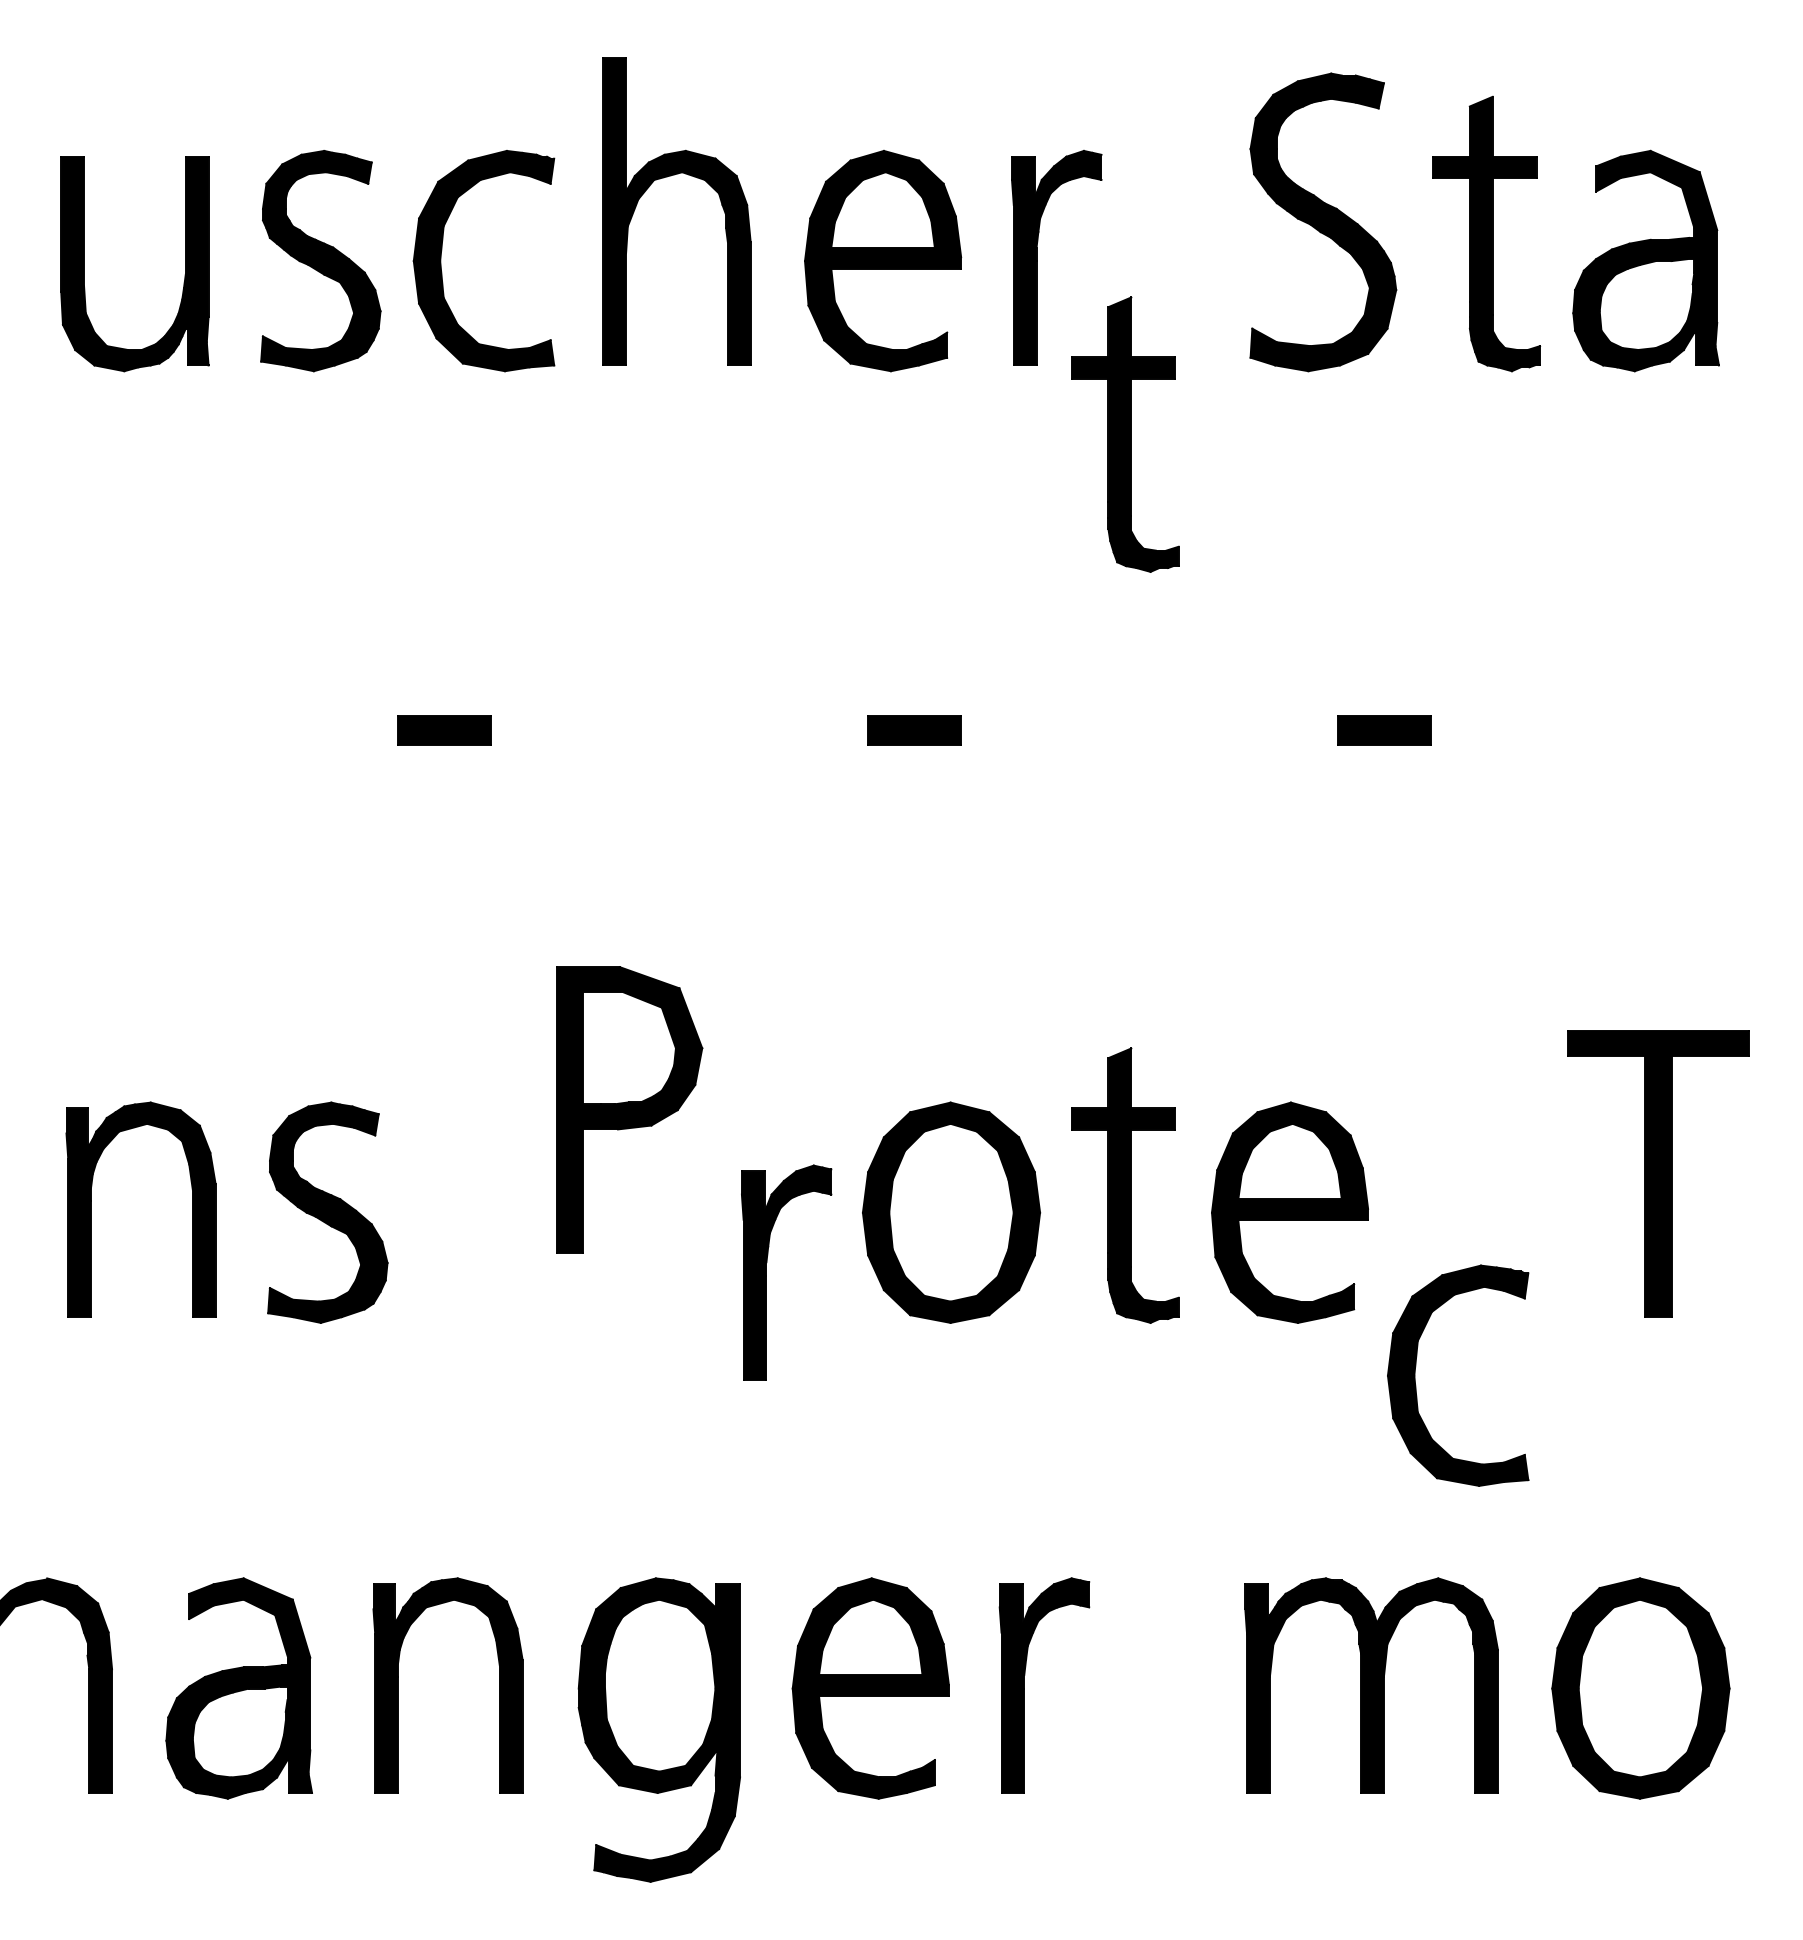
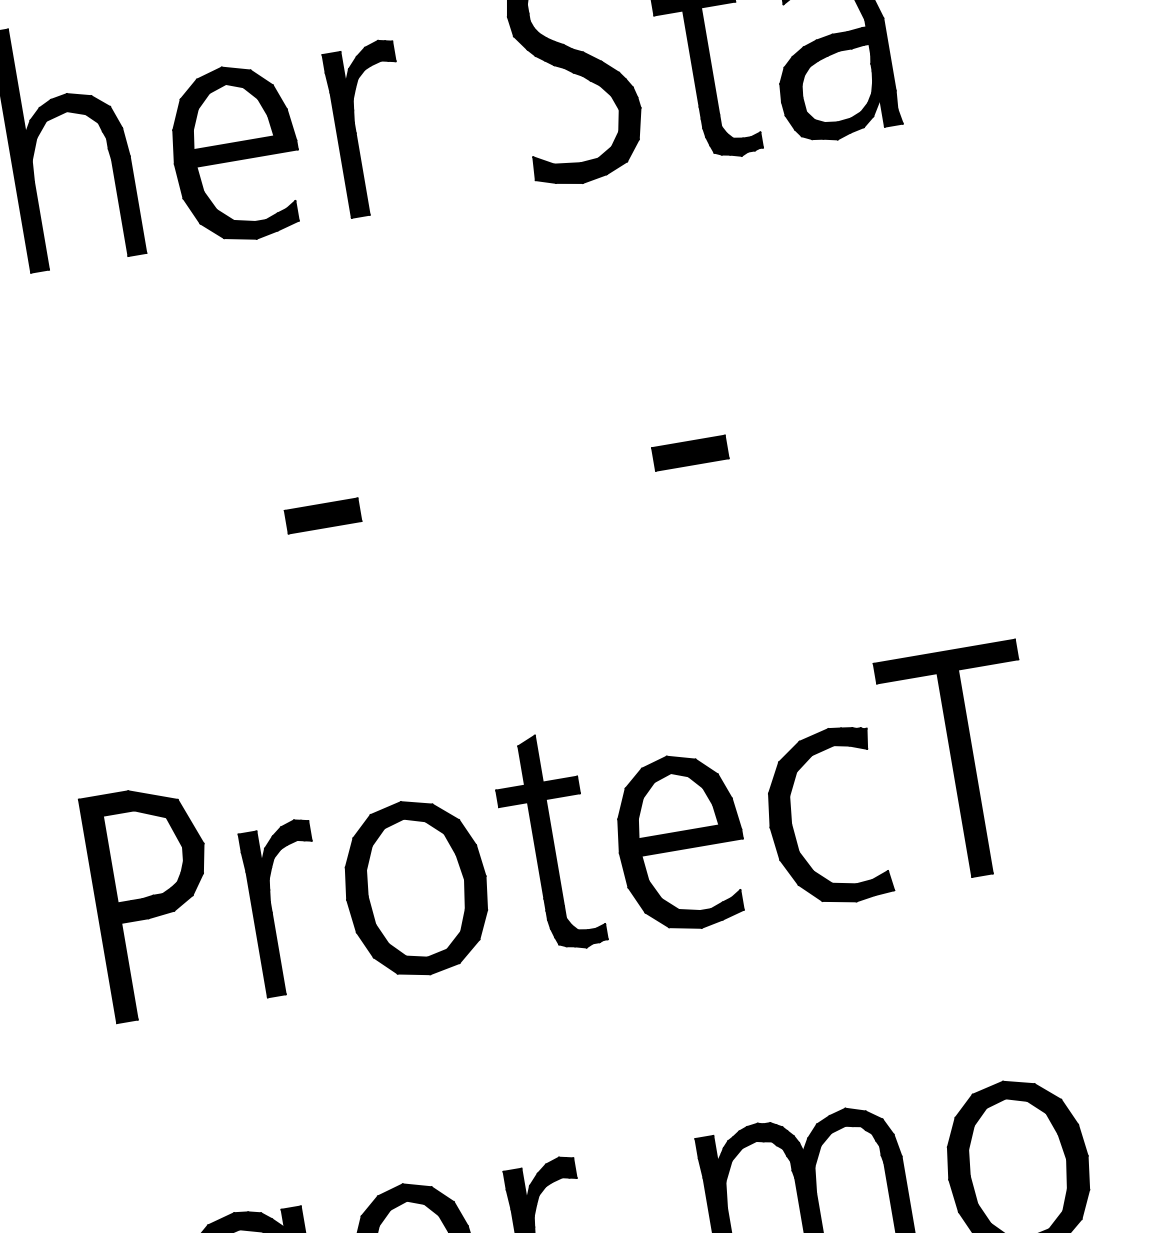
part: (1125, 434) -> (448, 256), removed
part: (629, 1109) -> (154, 901), moved
part: (766, 1272) -> (271, 910), moved
part: (1416, 1366) -> (791, 816), moved

